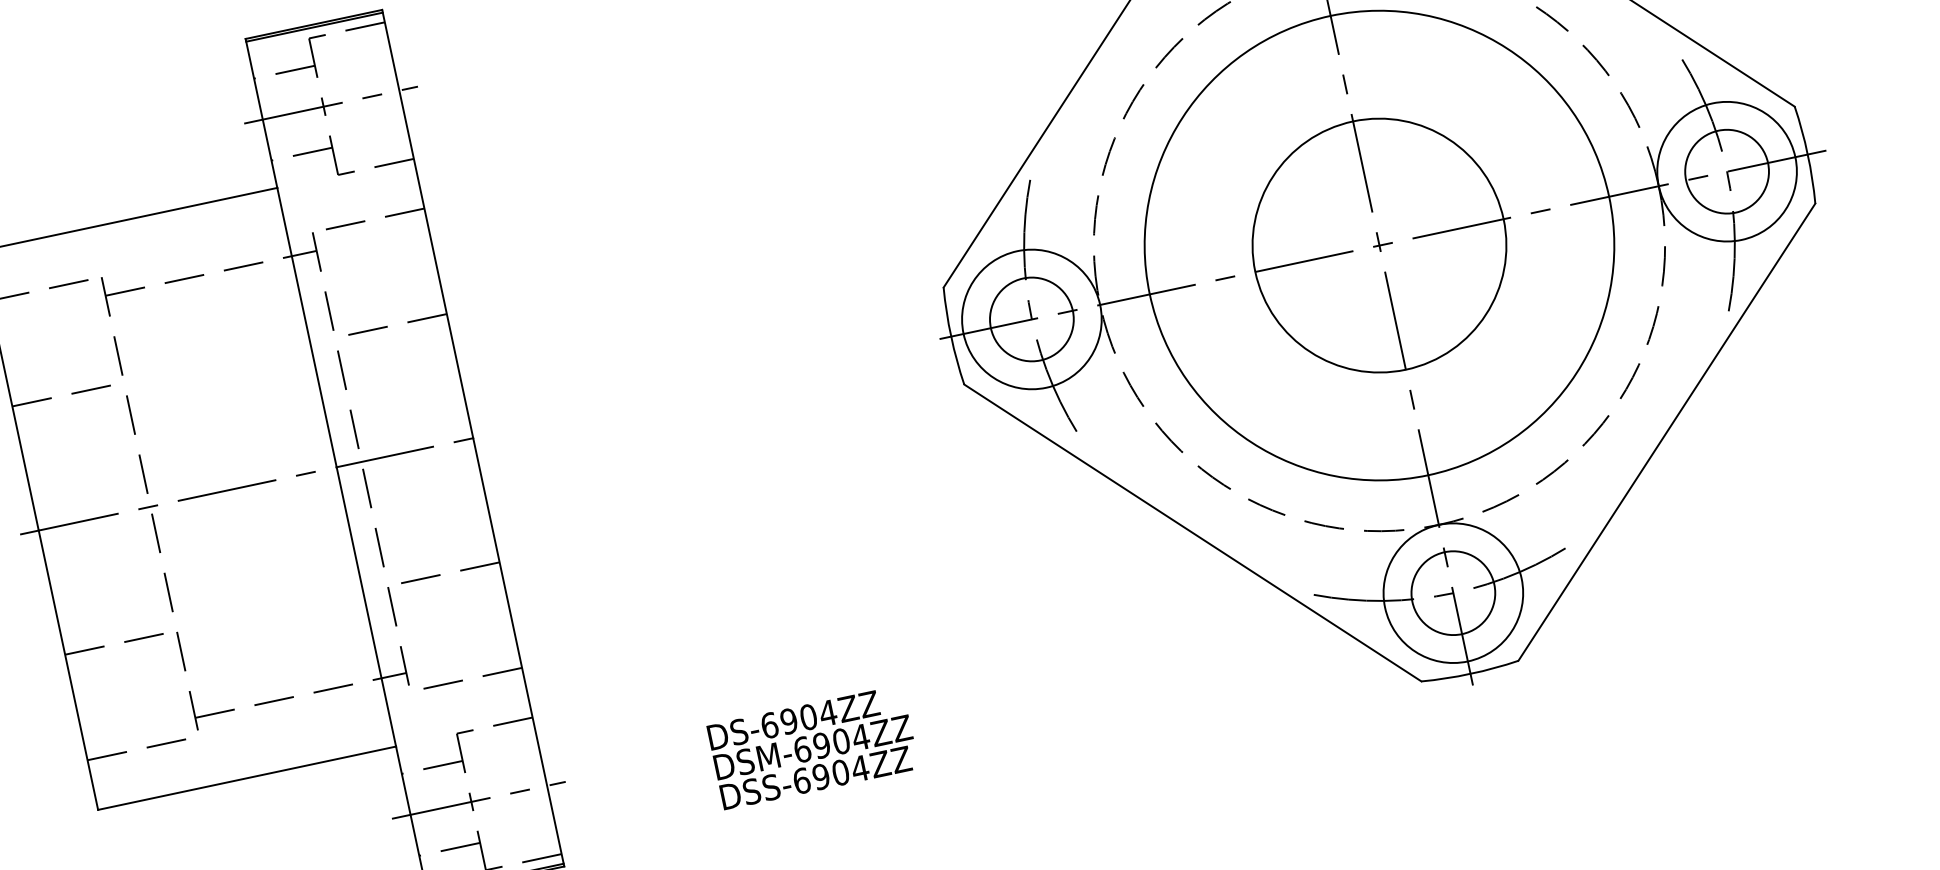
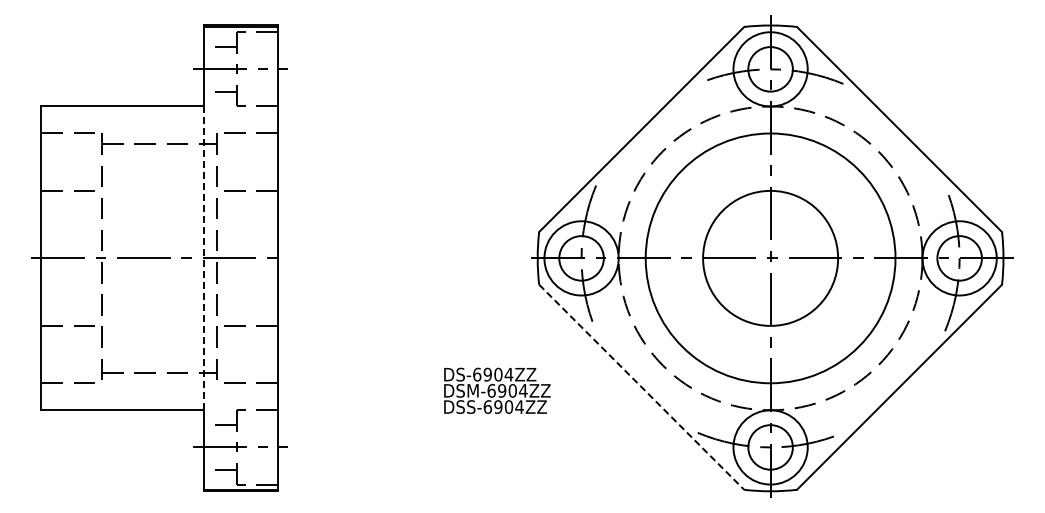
line: (336, 467) -> (203, 258), solid -> dashed
line: (1192, 533) -> (641, 387), solid -> dashed
text: (813, 746) -> (497, 390), moved

